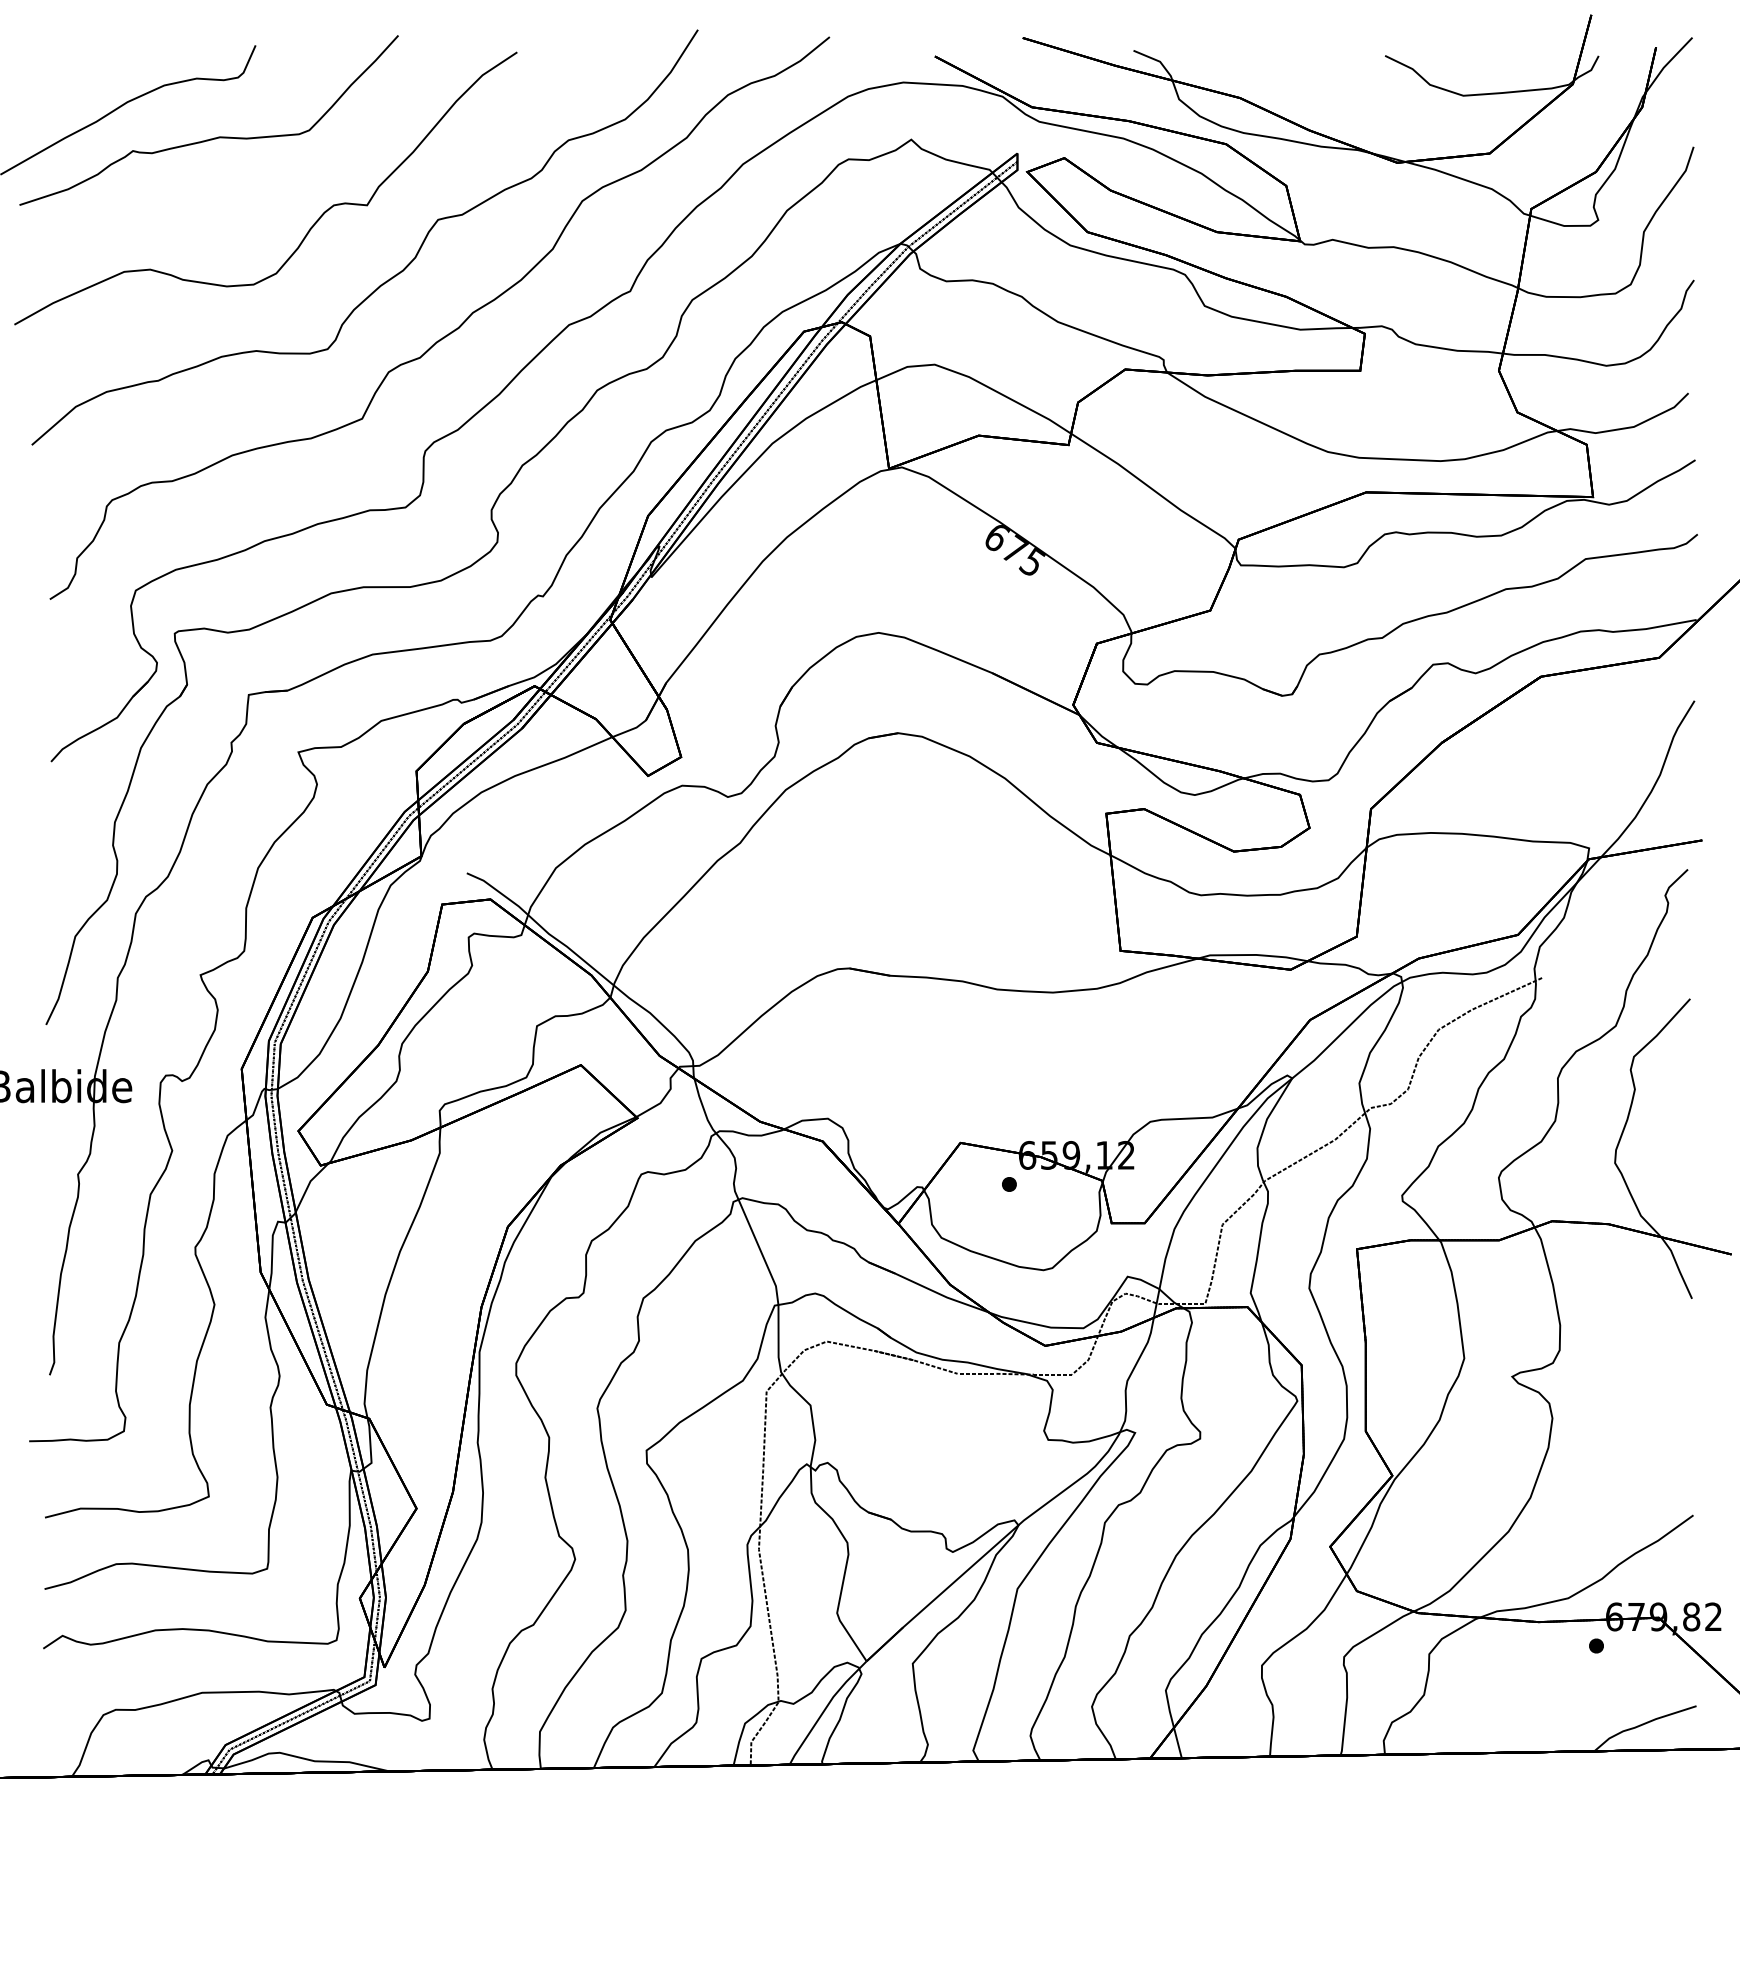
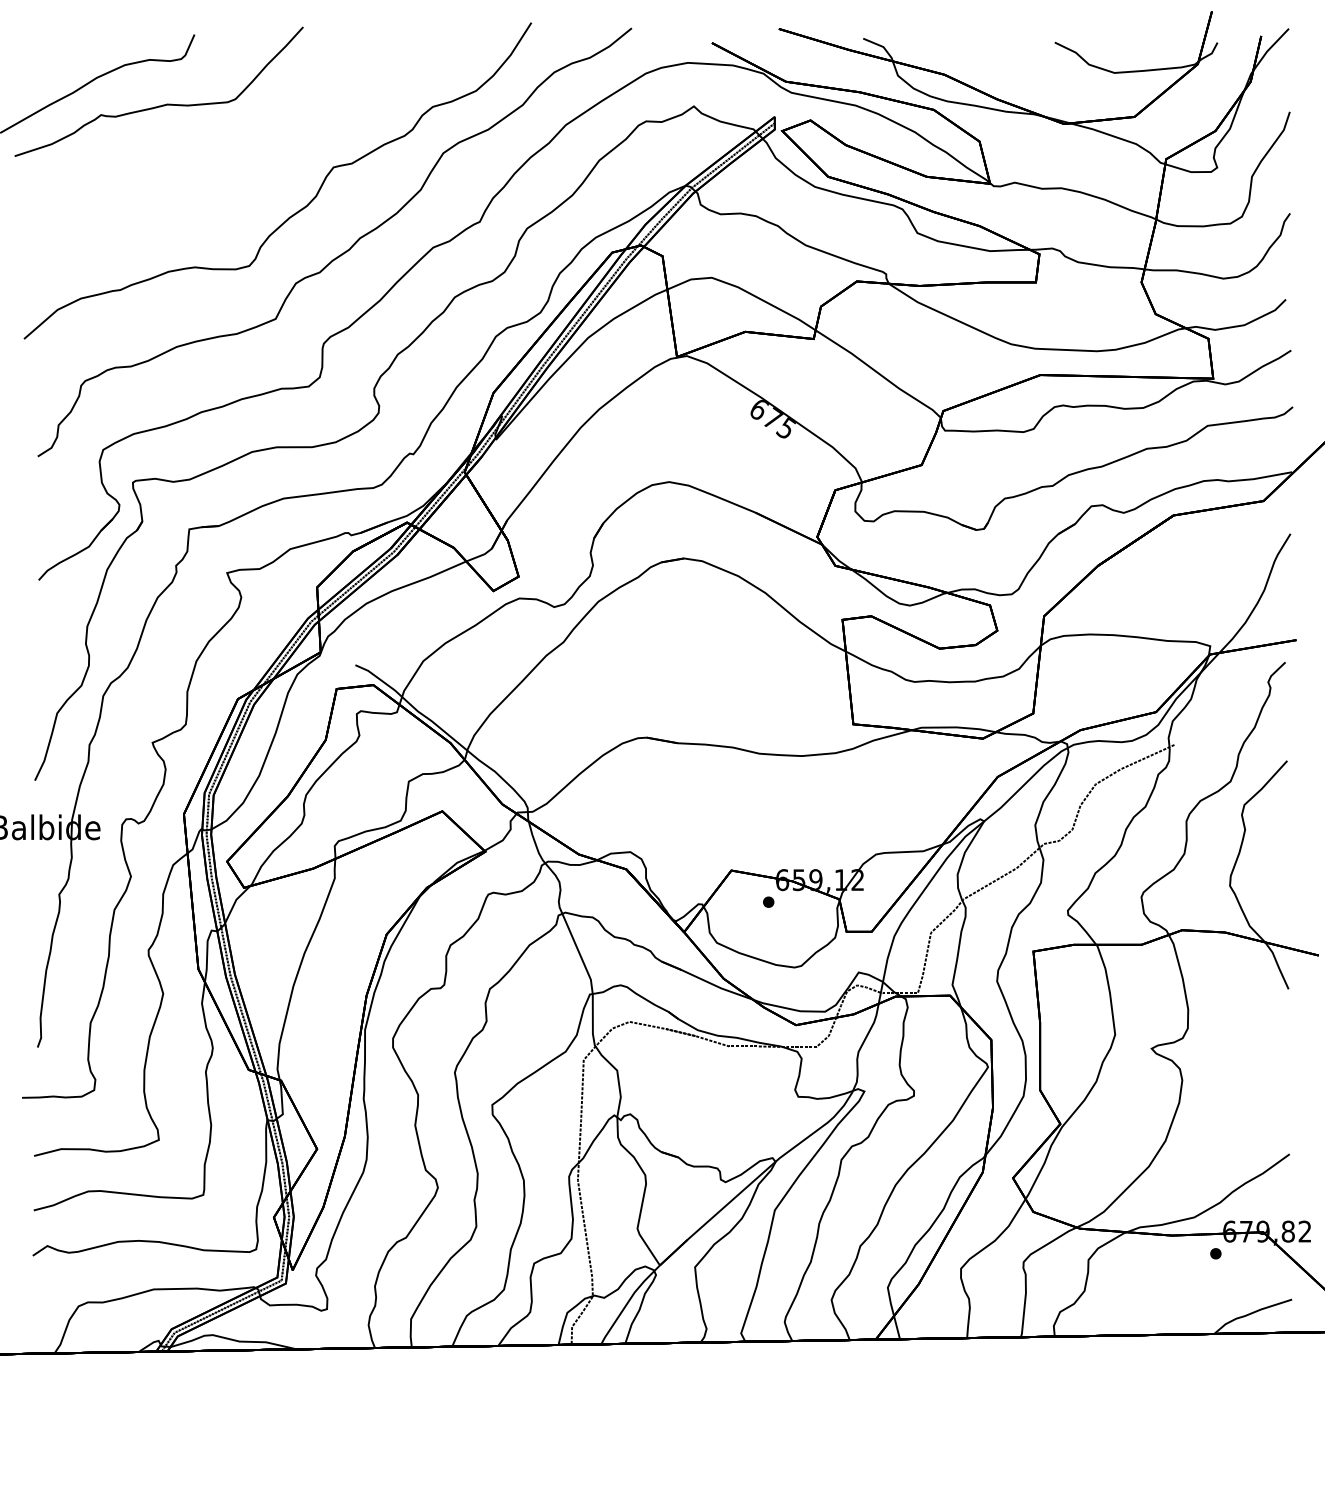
part: (309, 228) -> (235, 174), removed

